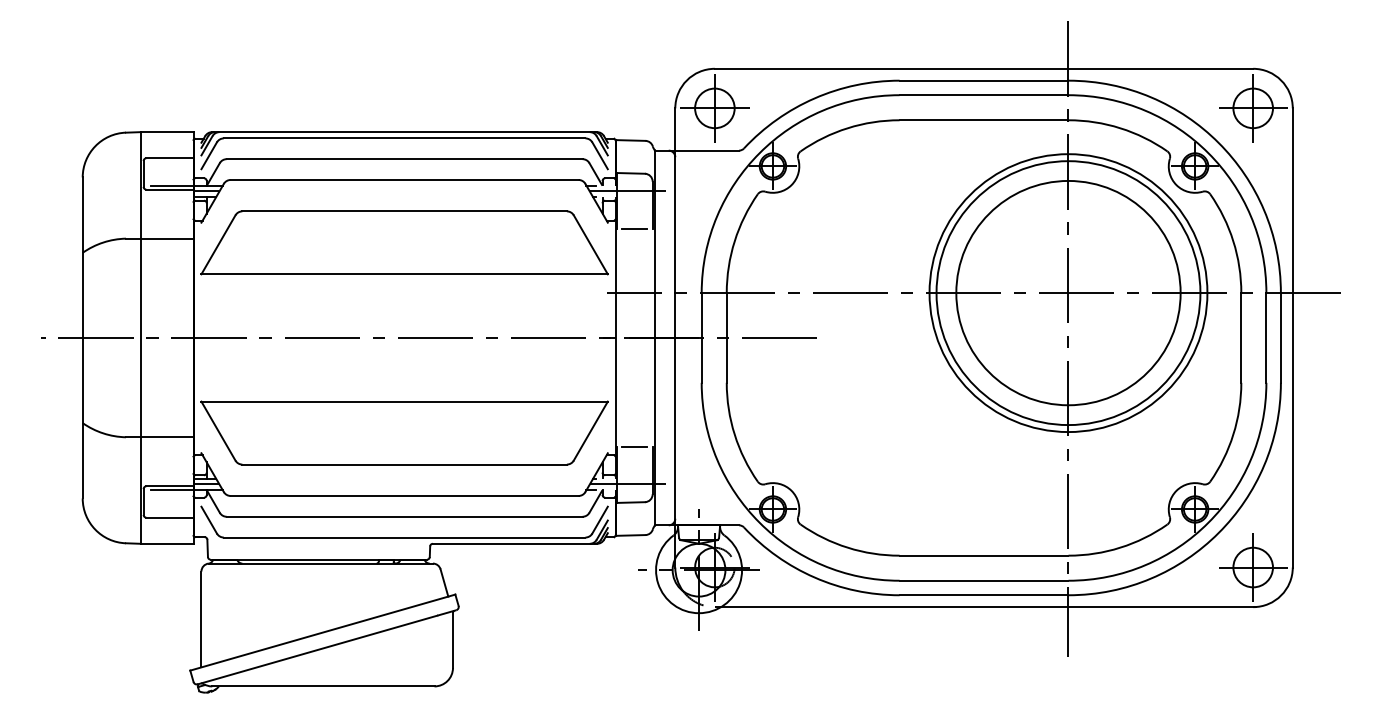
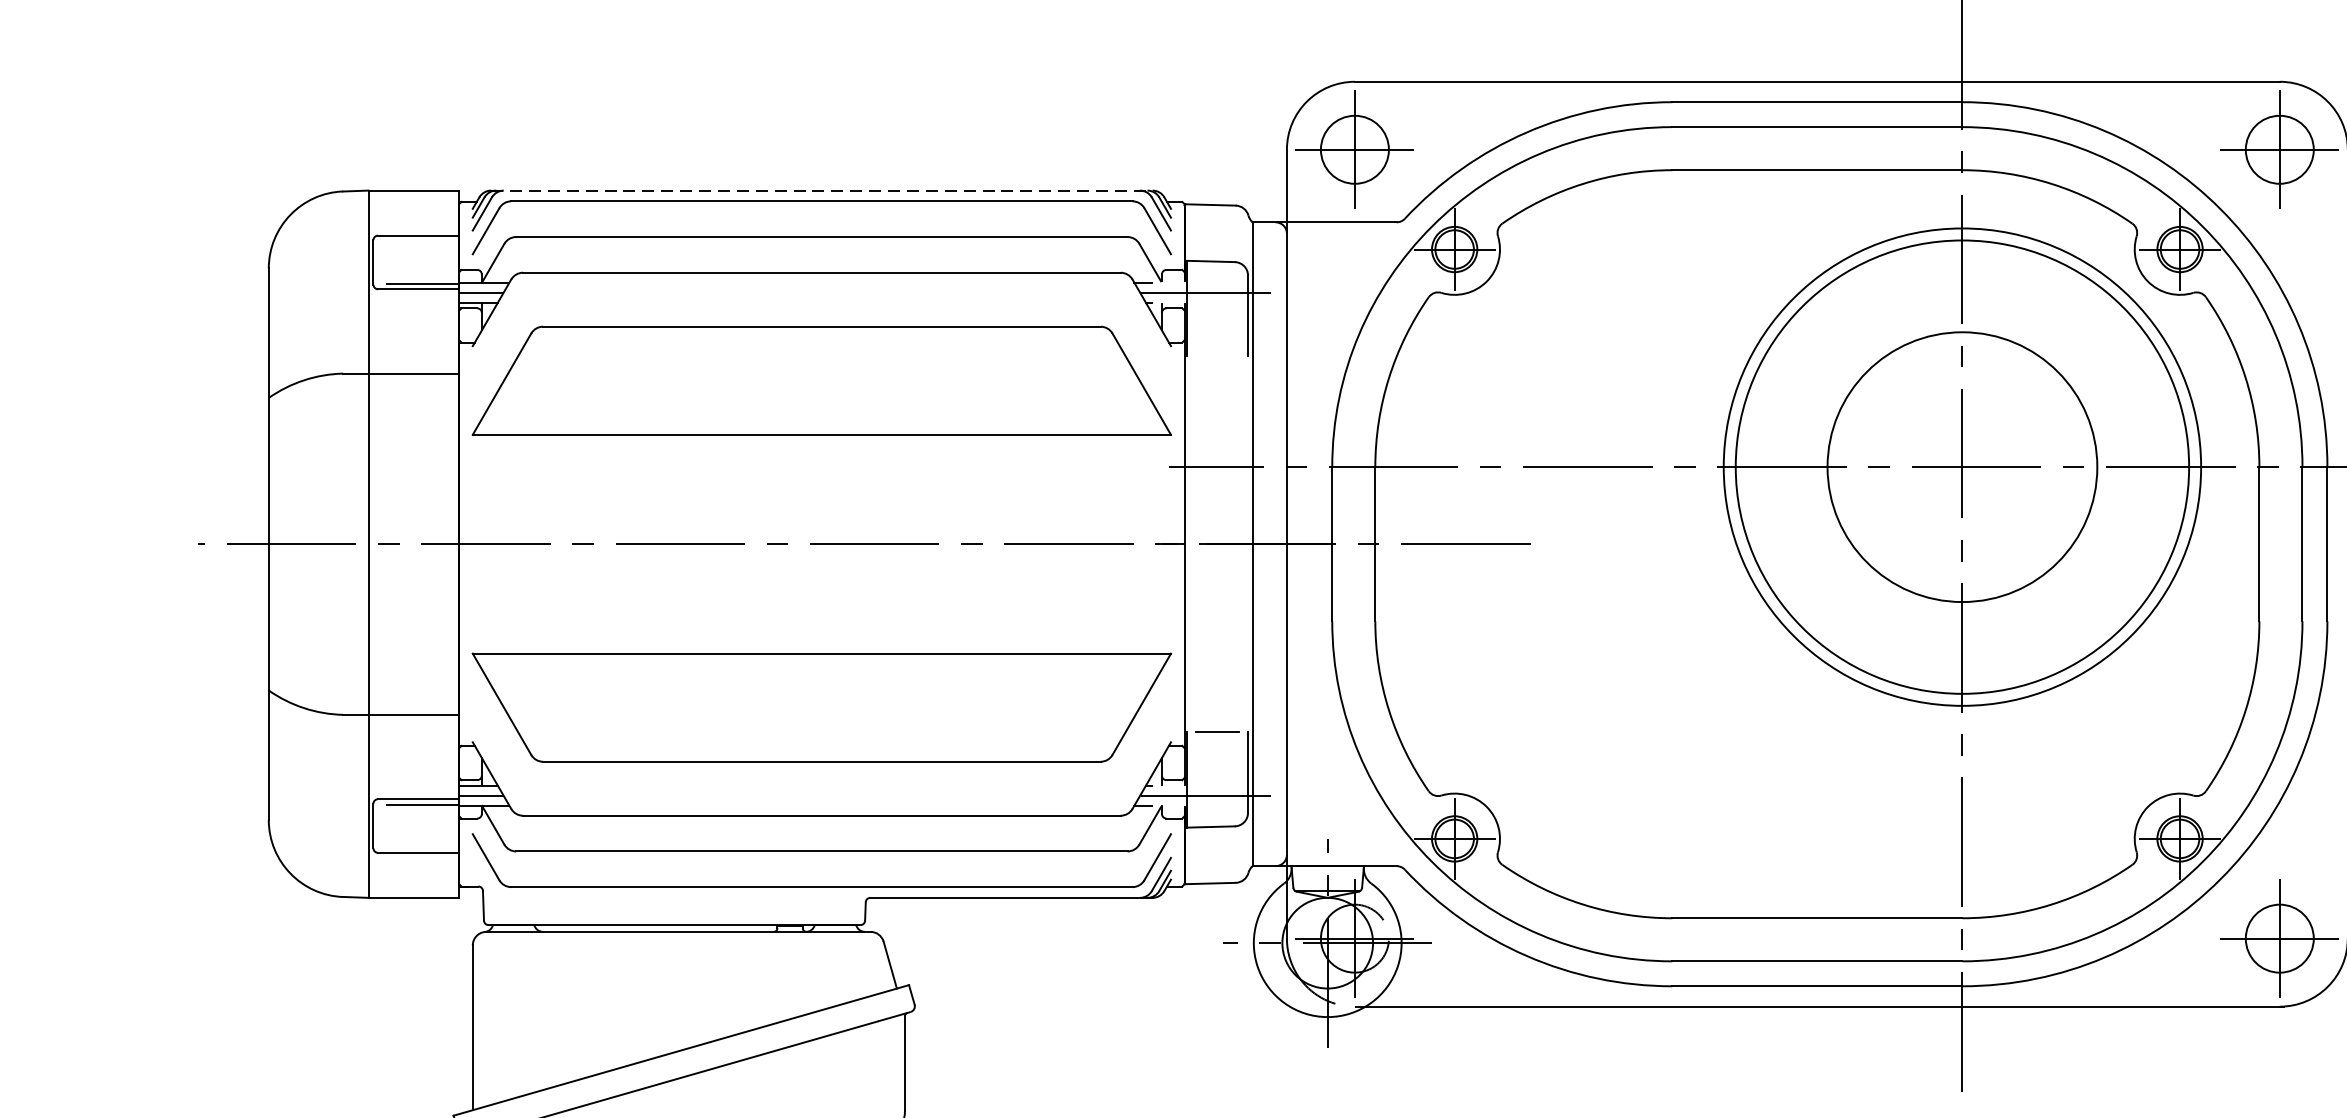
line: (405, 132) -> (823, 191), solid -> dashed
line: (634, 228) -> (1216, 356), removed
circle: (1068, 292) -> (1962, 466), size x0.7

